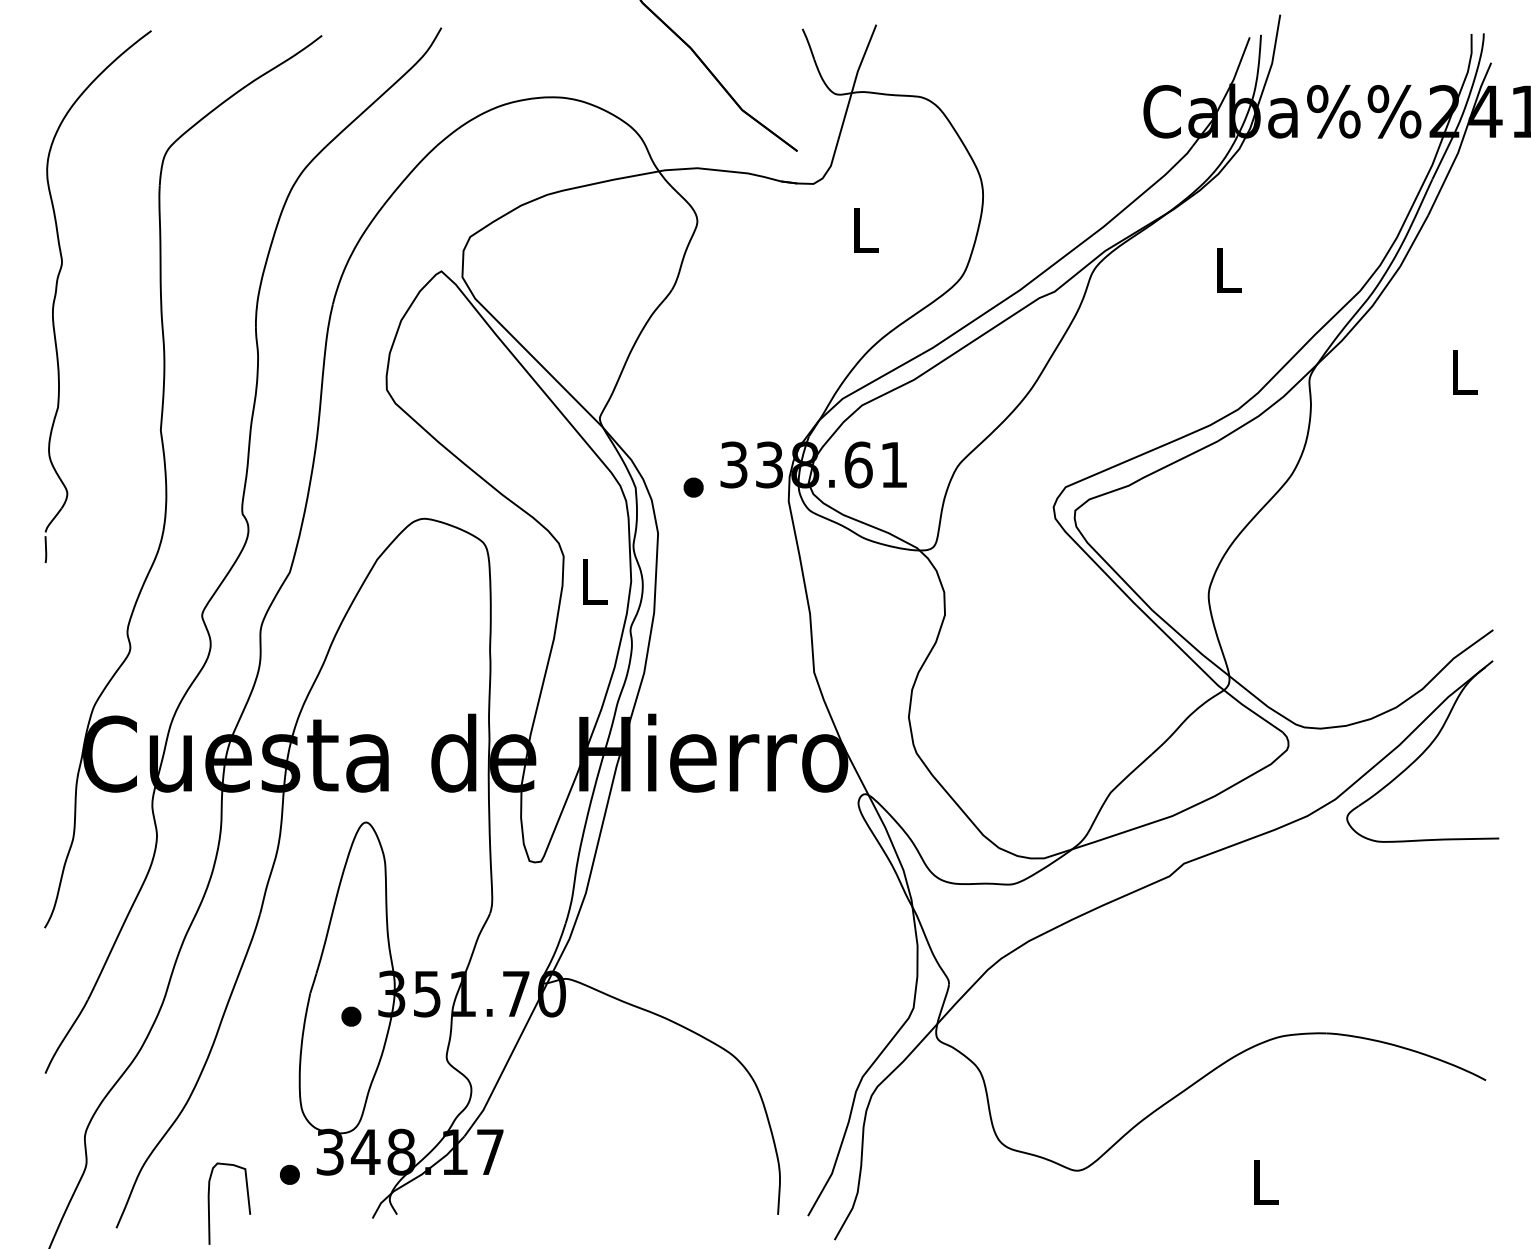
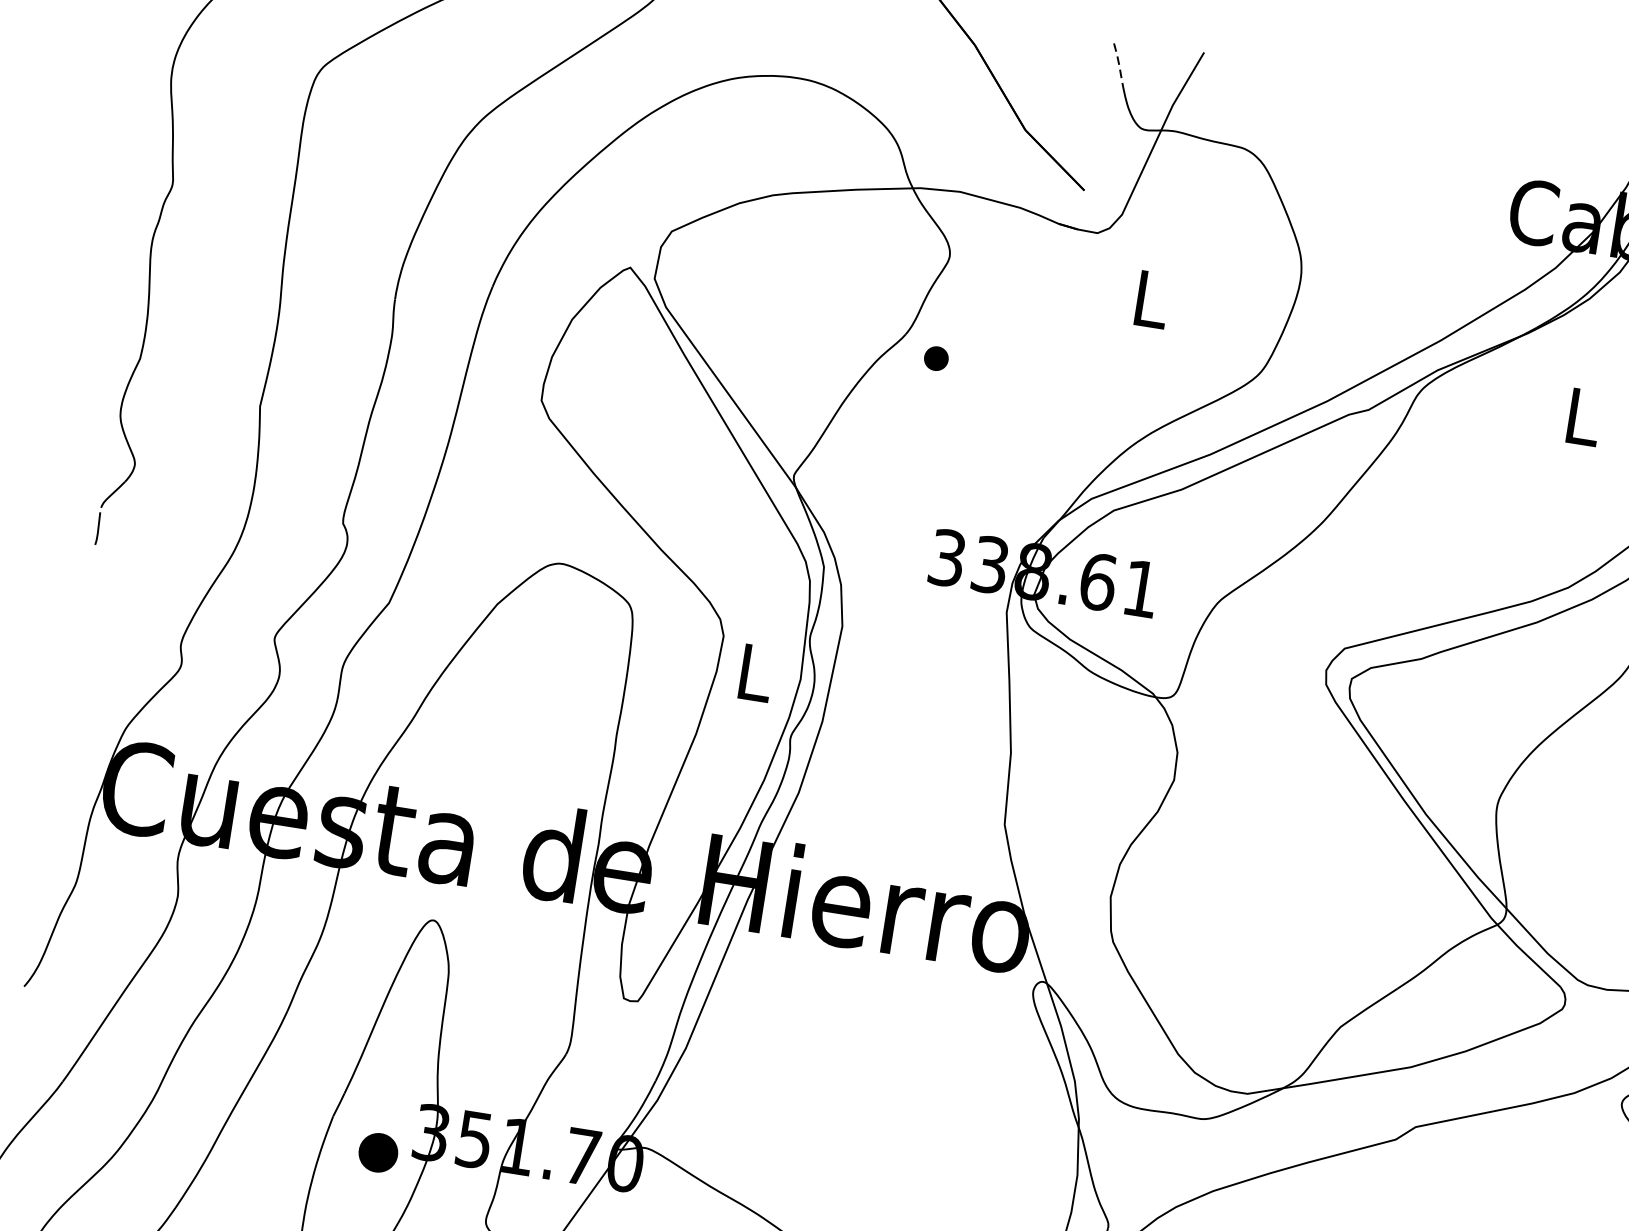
line: (808, 44) -> (1118, 63), solid -> dashed
part: (693, 487) -> (936, 358), moved
part: (351, 1016) -> (378, 1152), size x1.6

